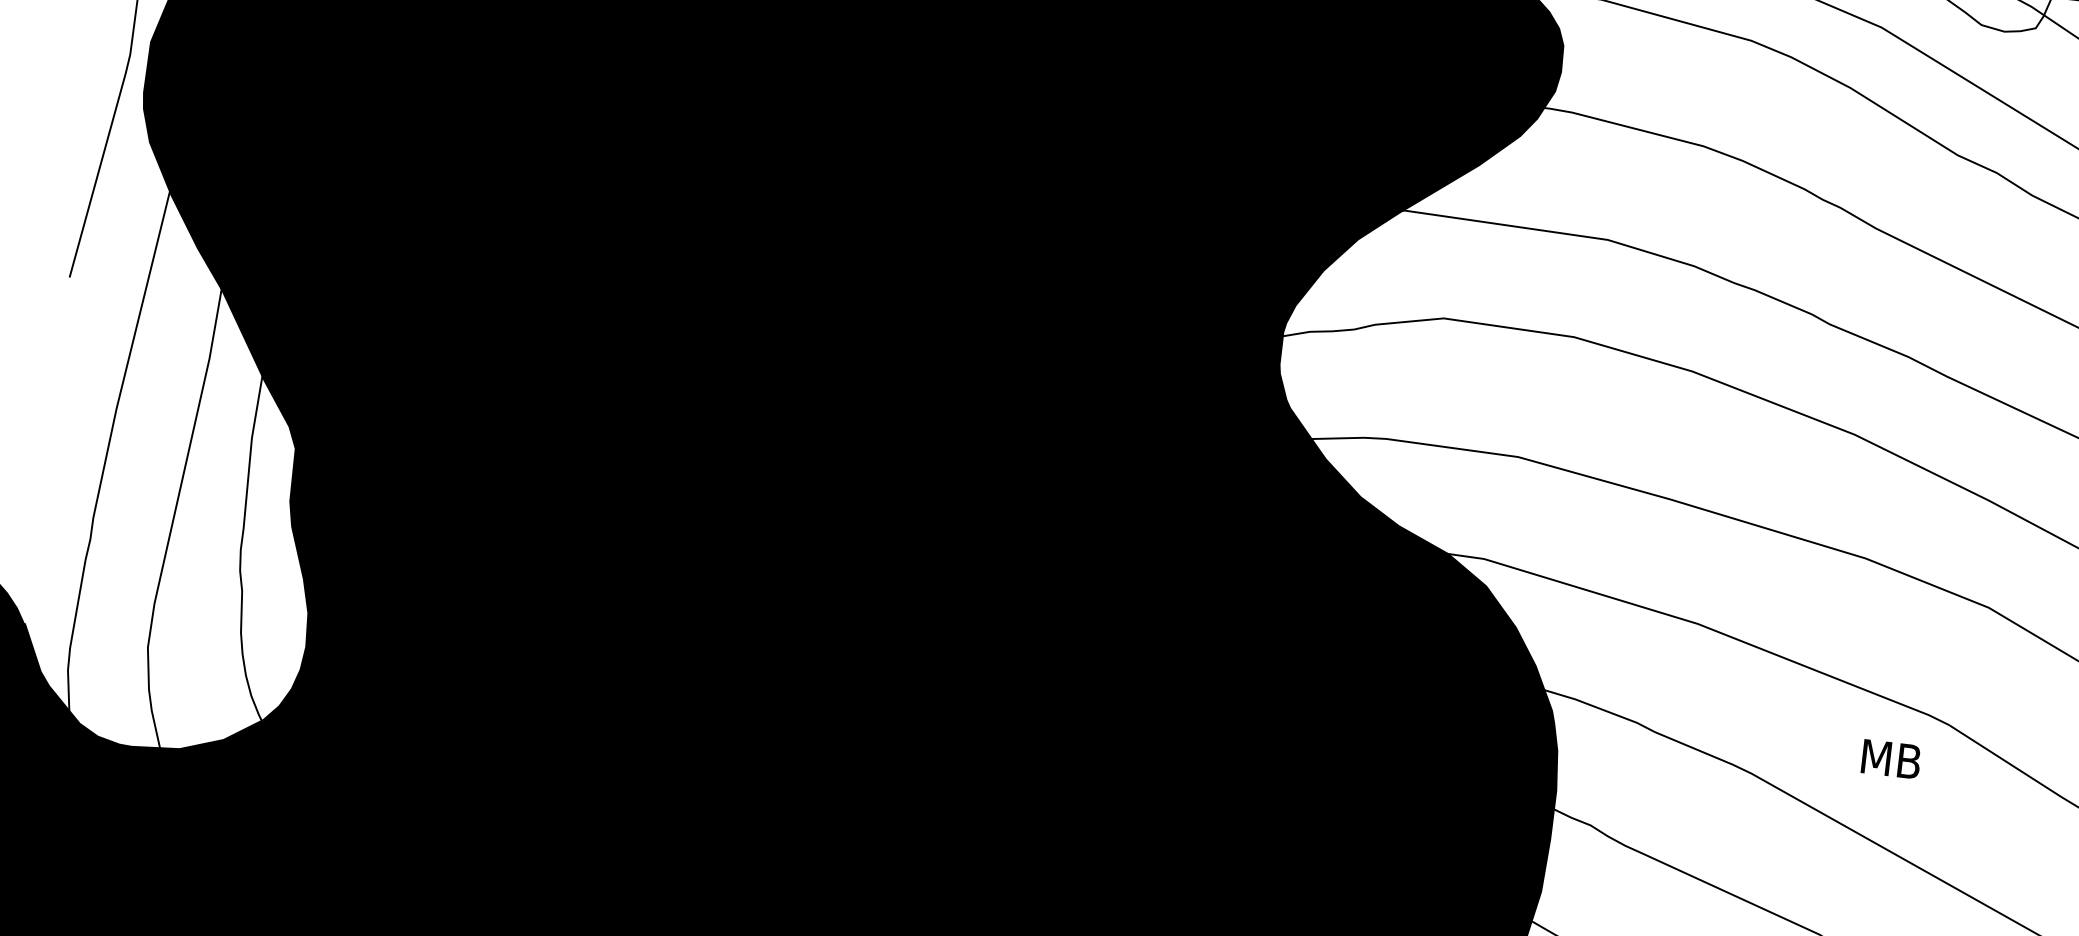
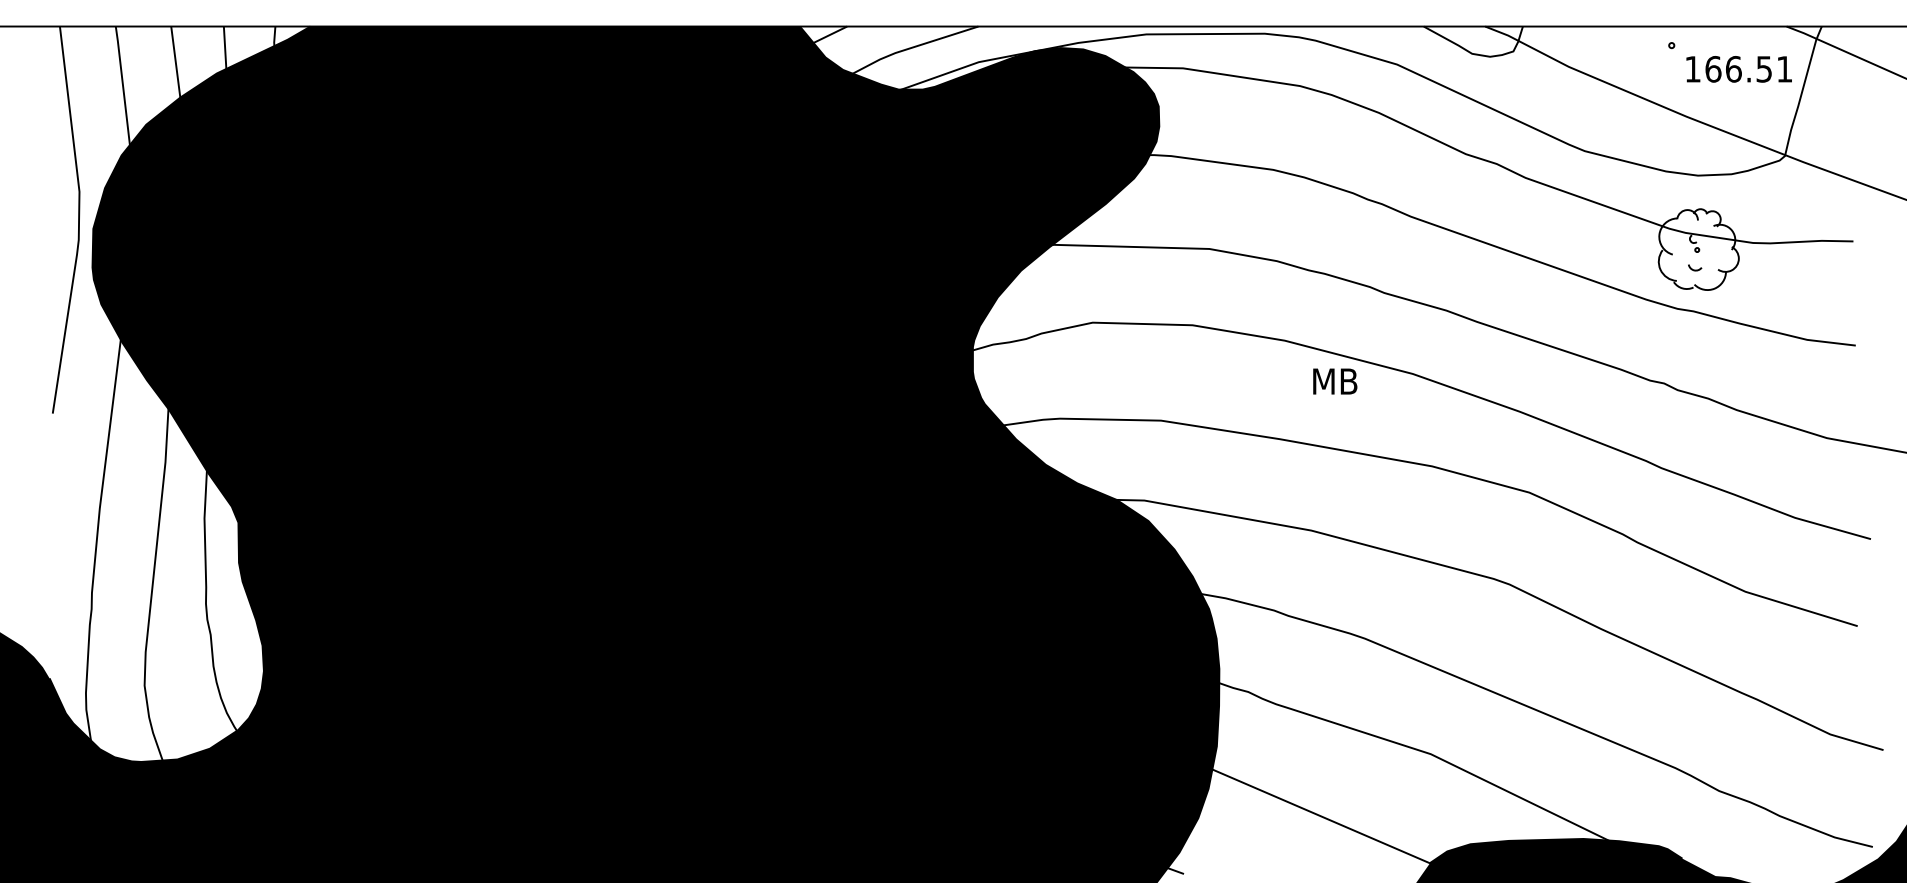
text: (1891, 759) -> (1335, 381), moved

